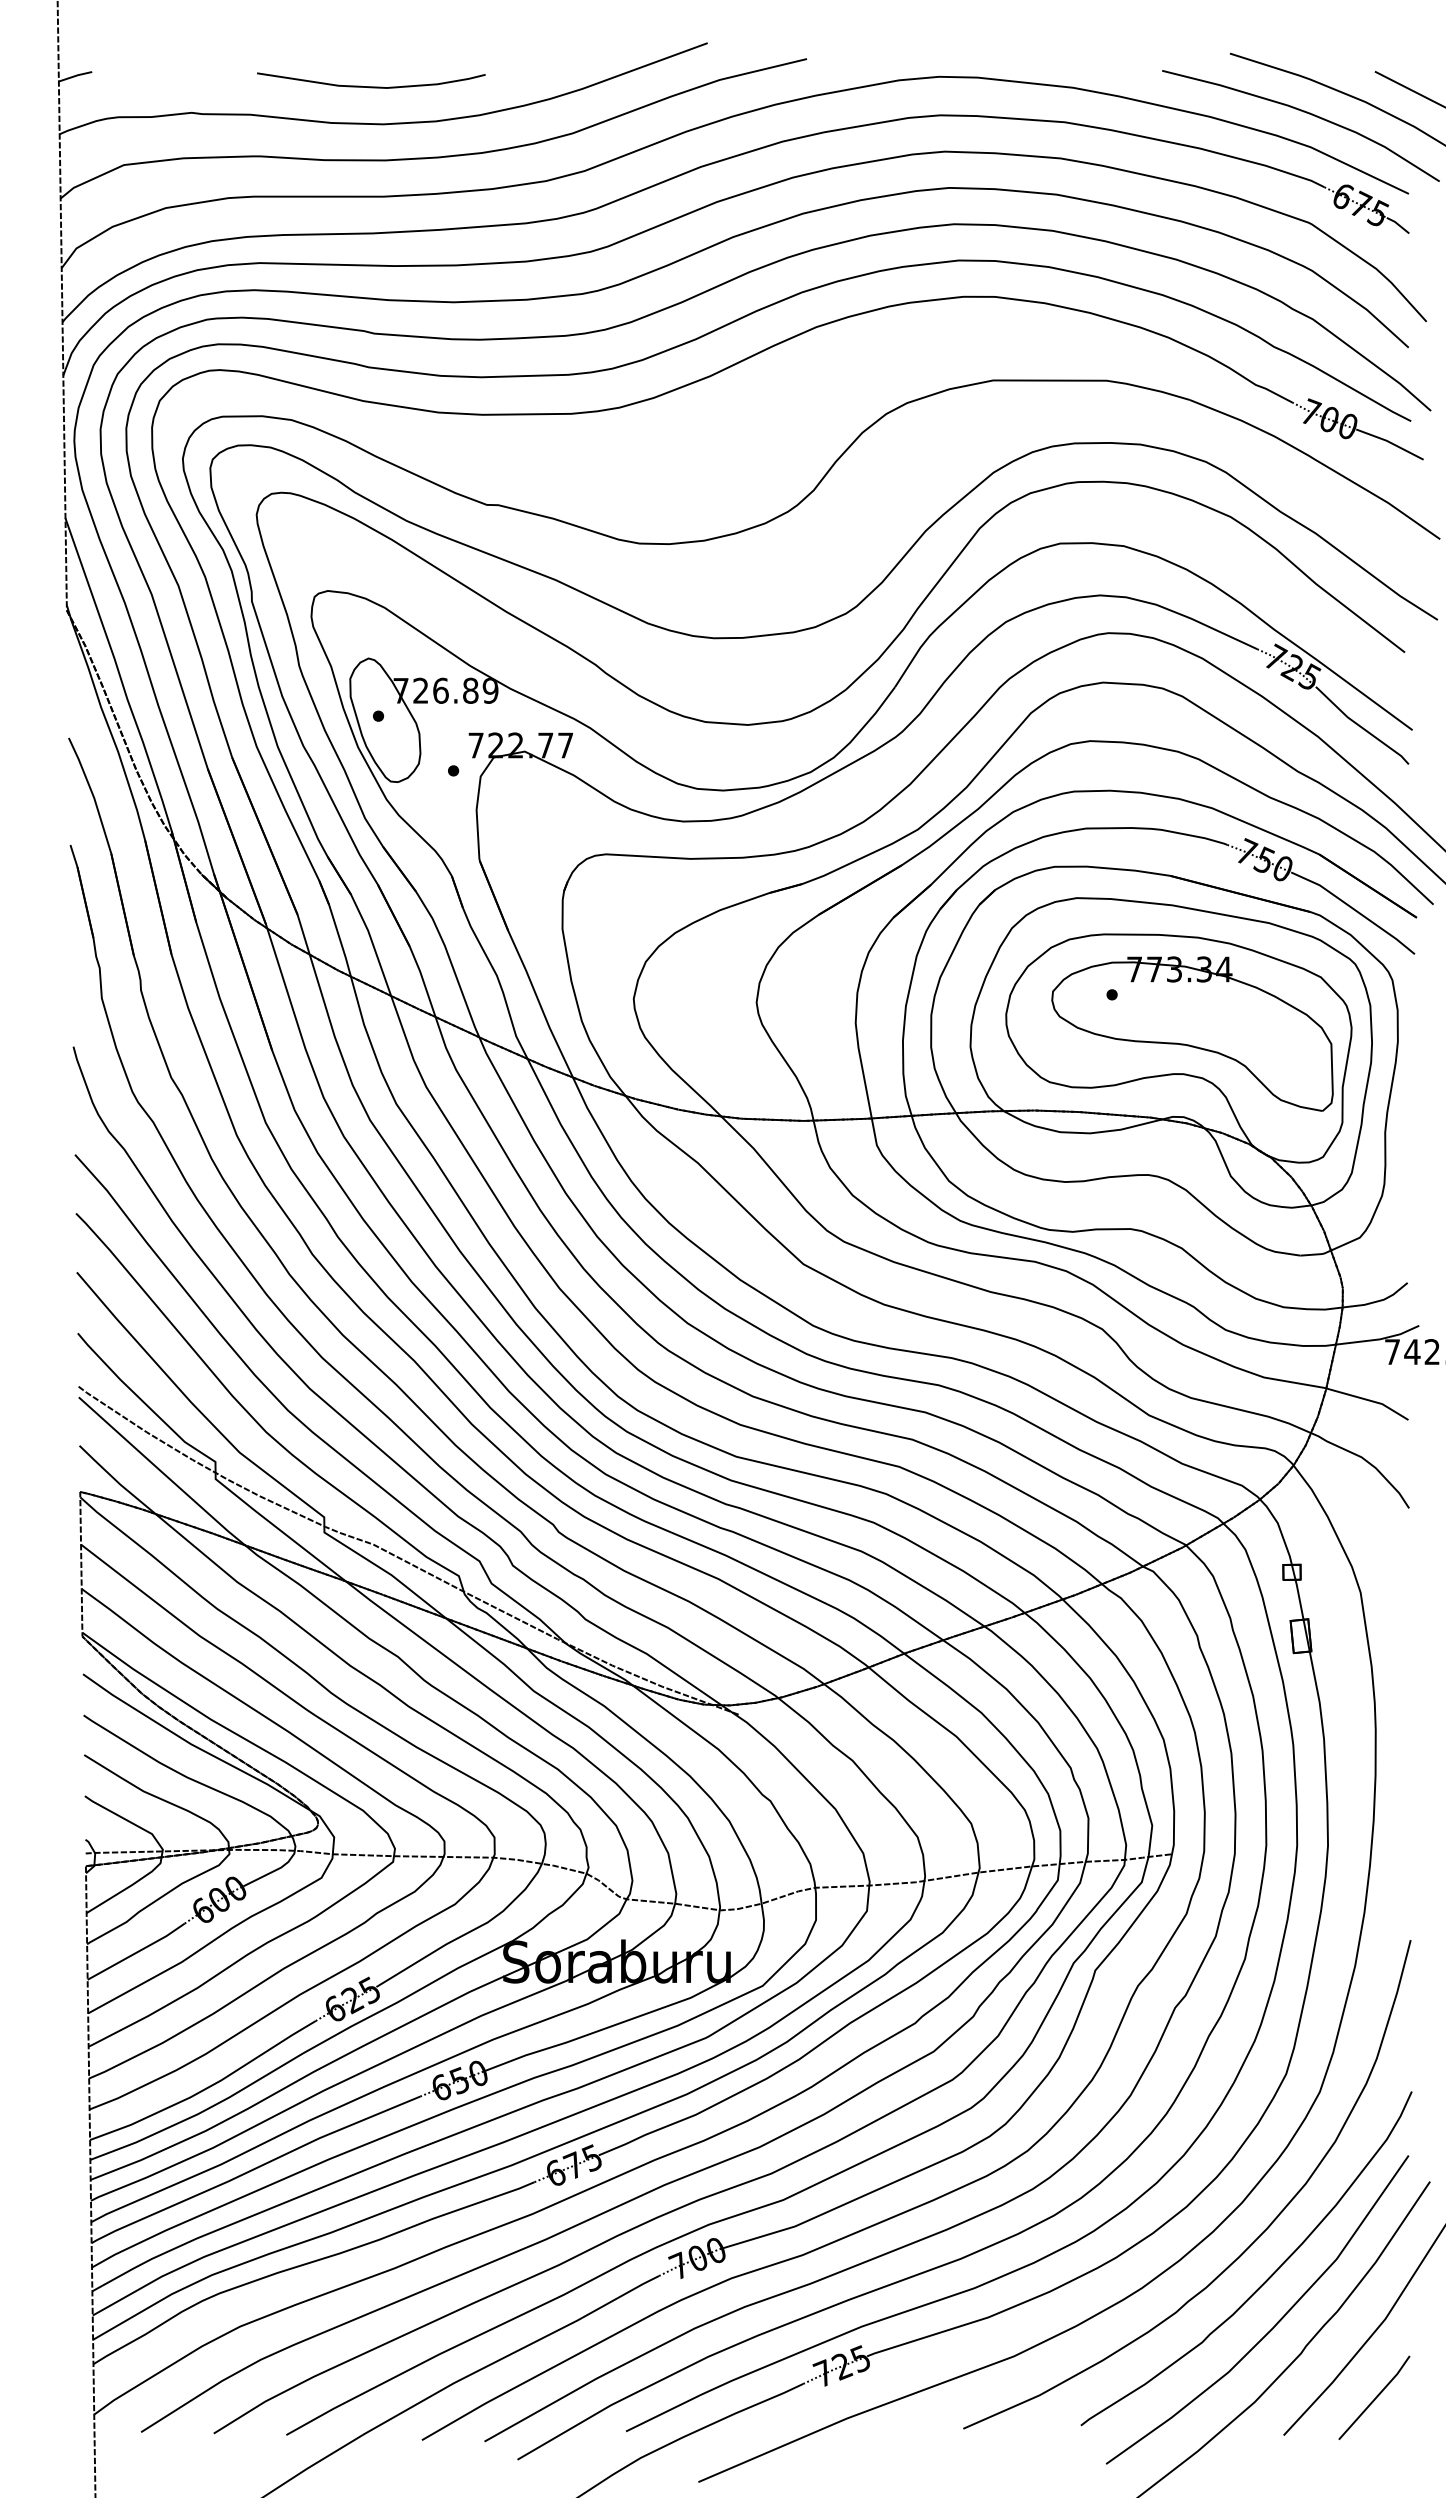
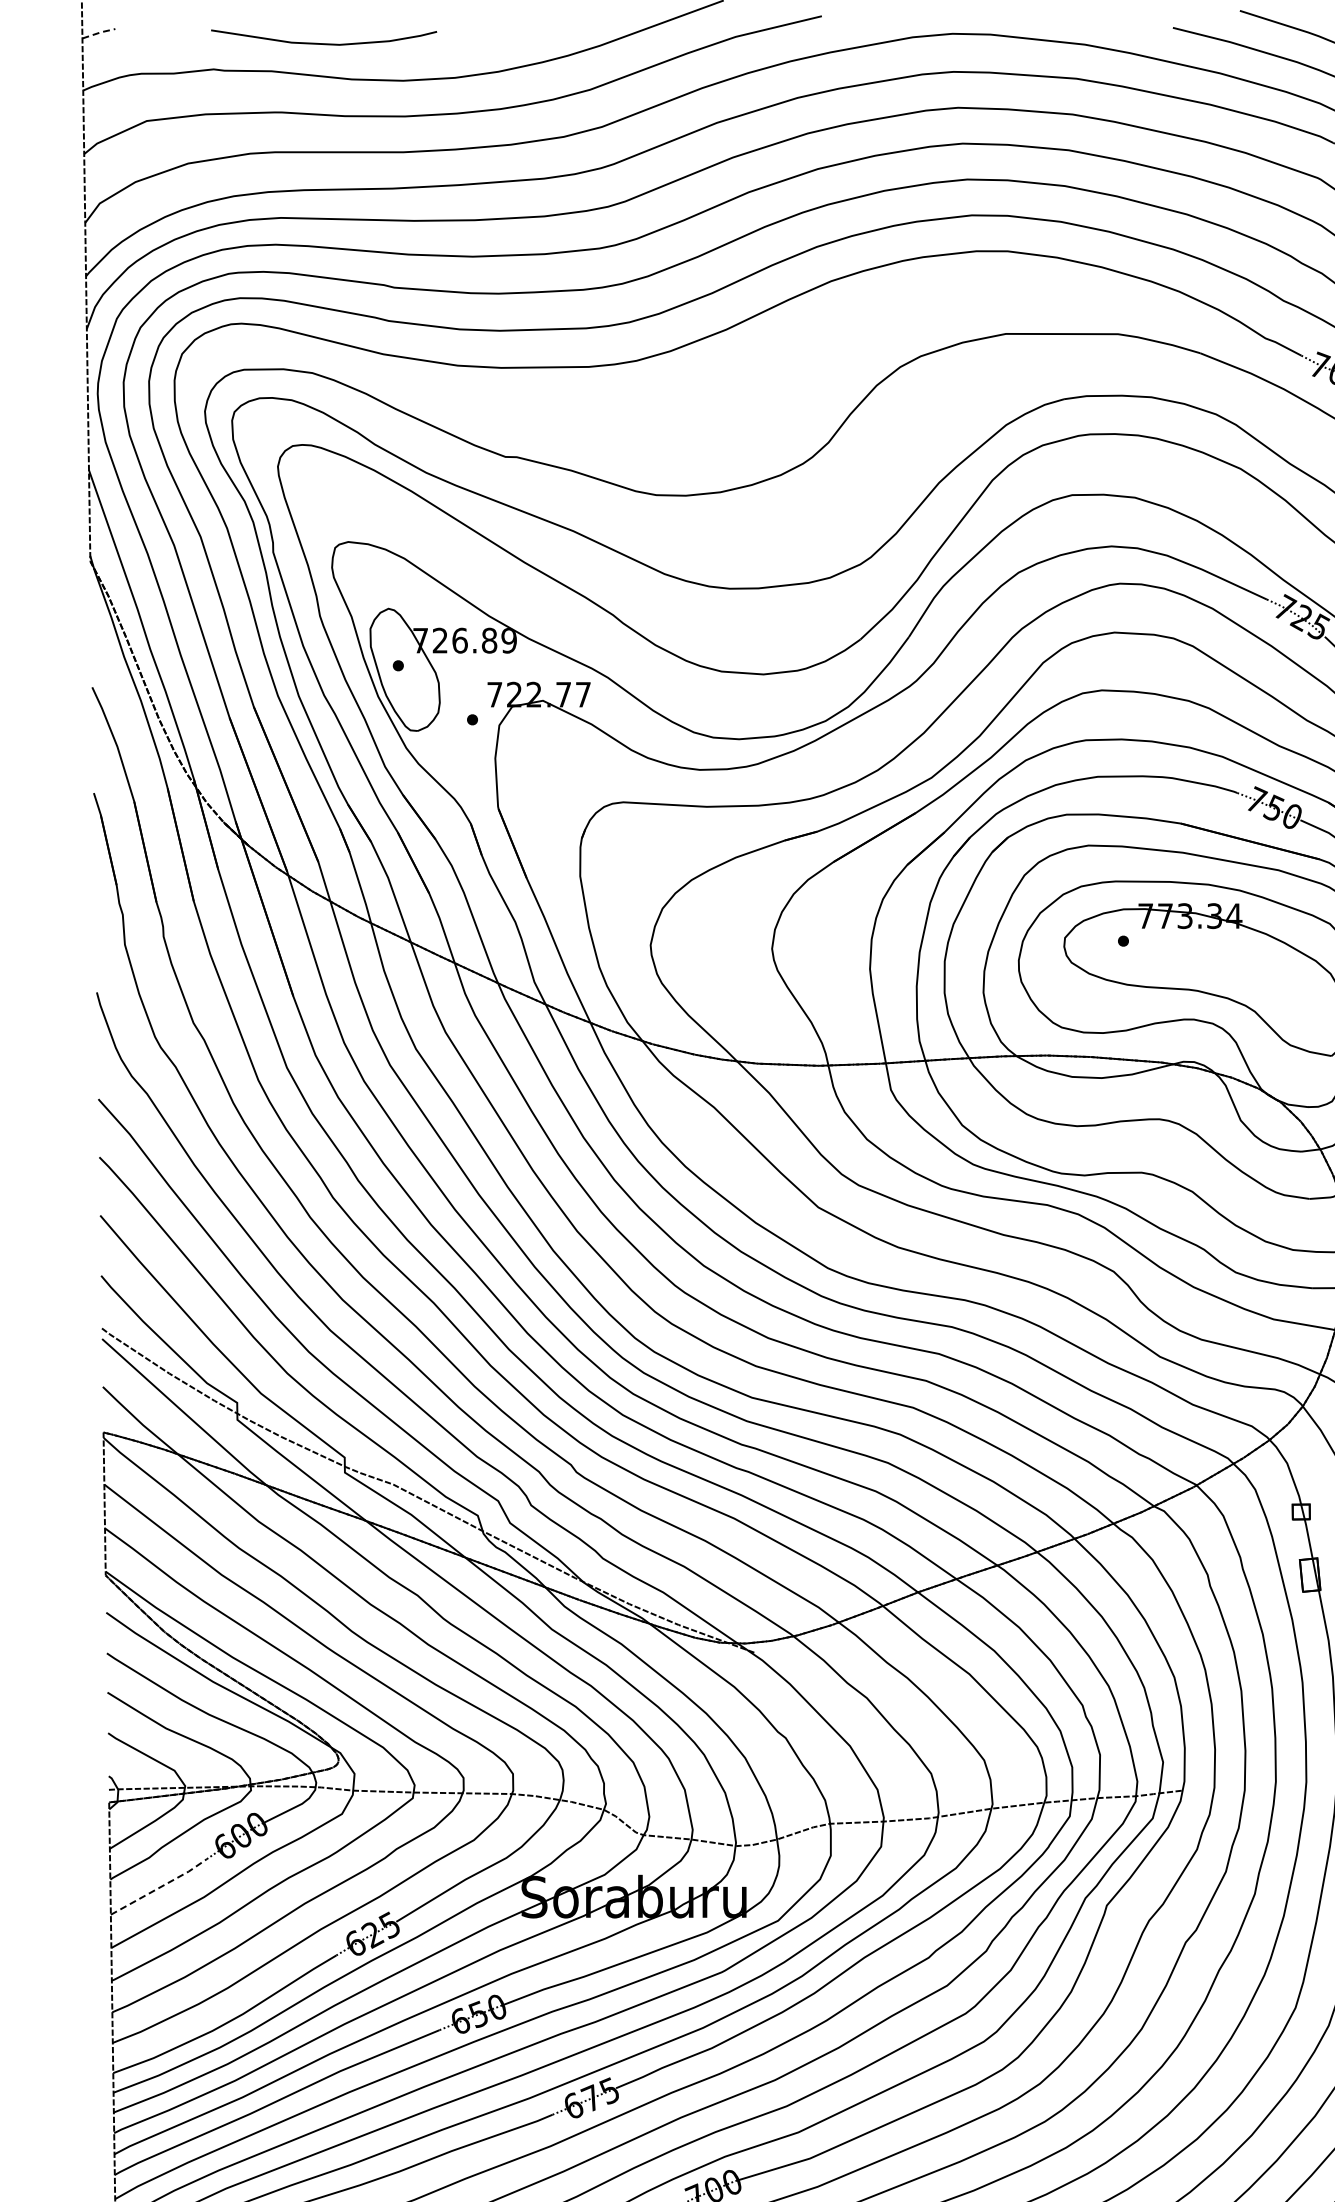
line: (76, 75) -> (99, 32), solid -> dashed
curve: (371, 86) -> (324, 43), moved
line: (137, 1951) -> (160, 1886), solid -> dashed

